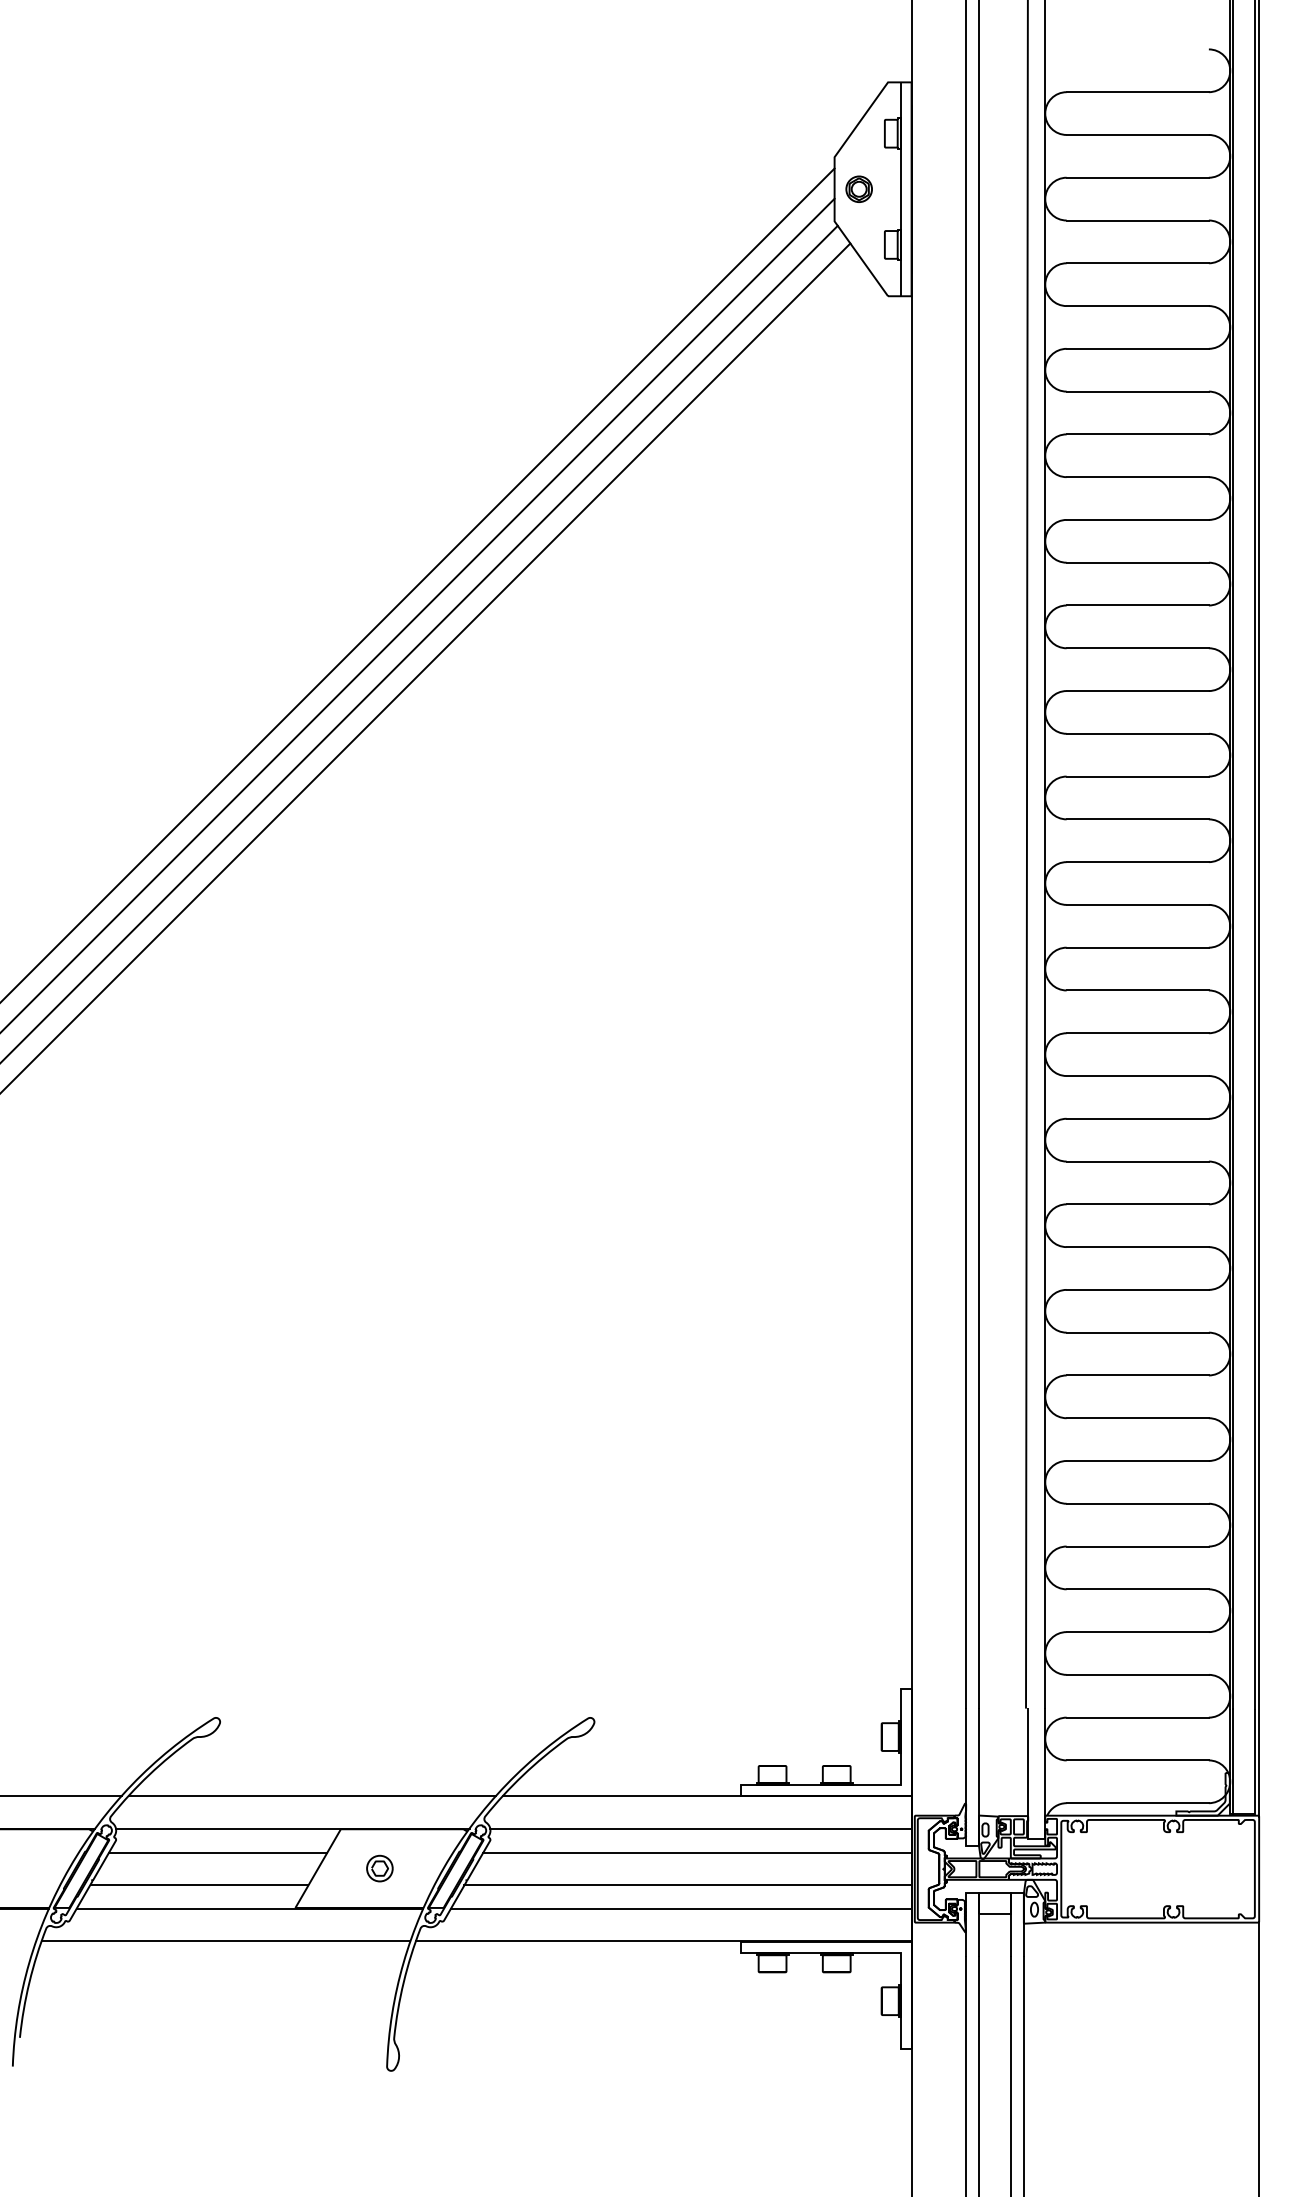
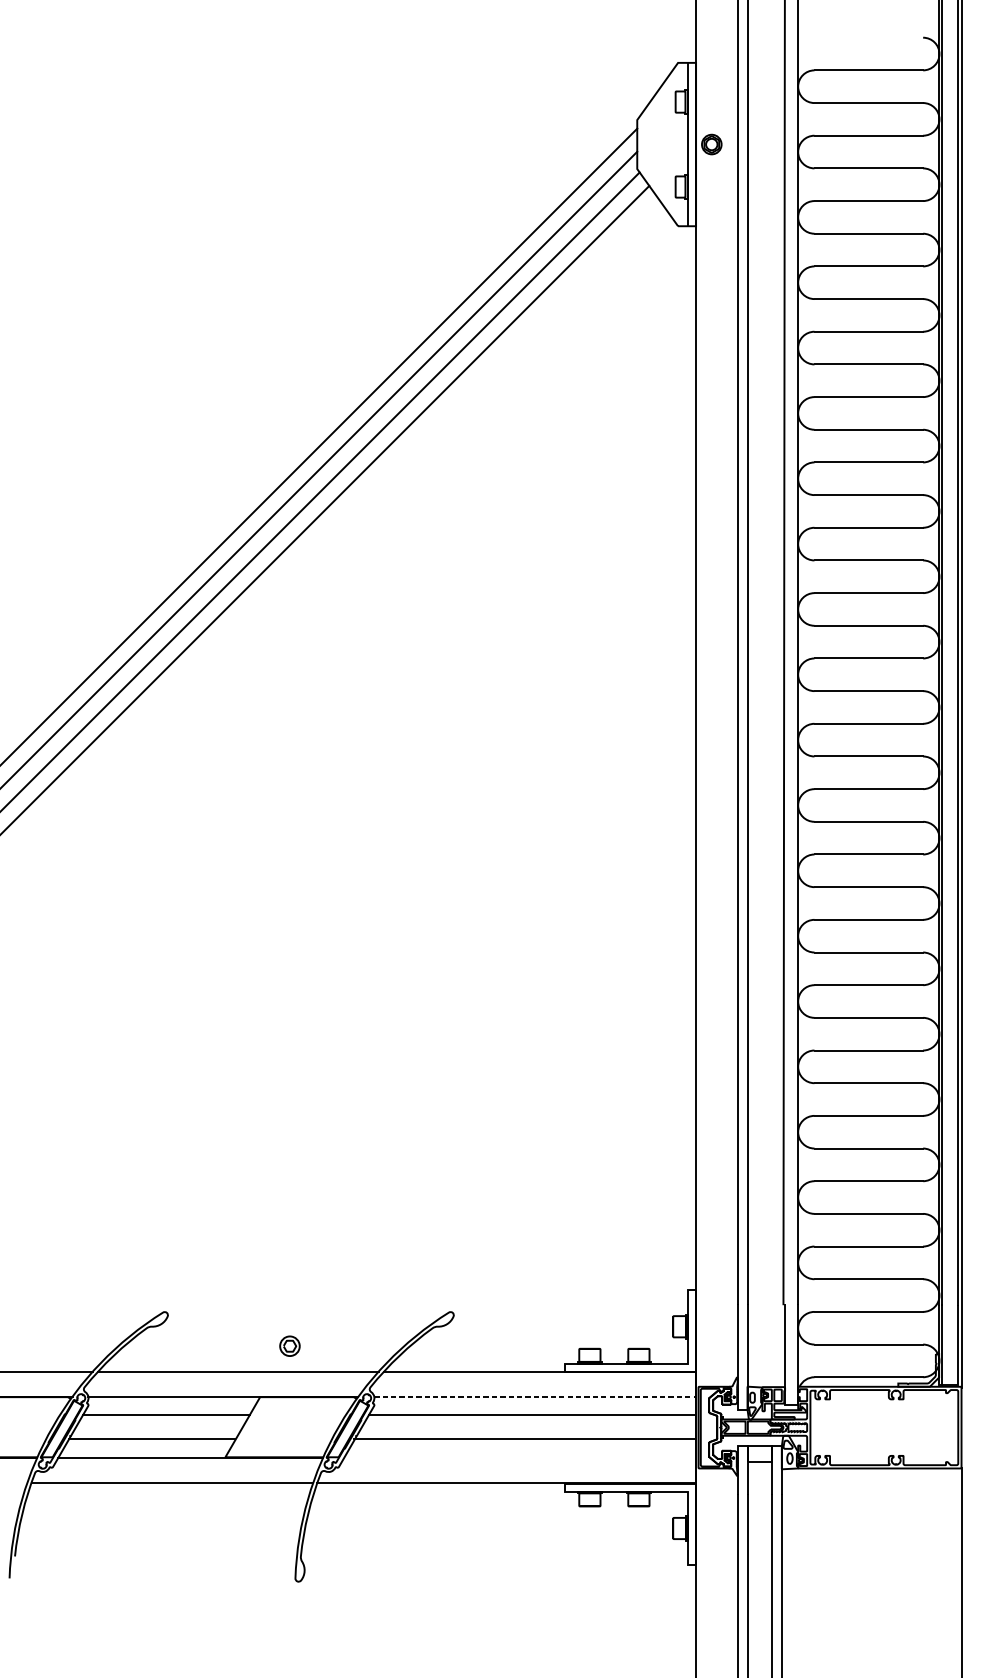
part: (858, 188) -> (711, 143), moved
line: (700, 1828) -> (534, 1396), solid -> dashed
part: (379, 1868) -> (289, 1346), moved
line: (680, 1908) -> (519, 1457), removed

